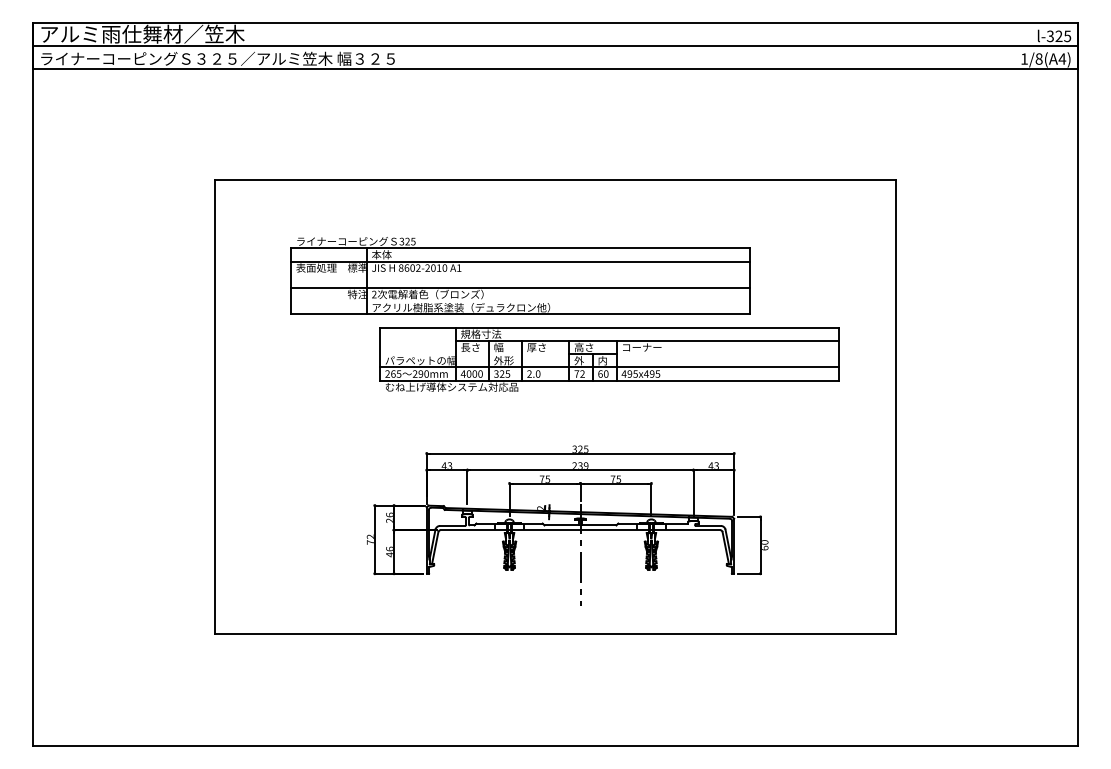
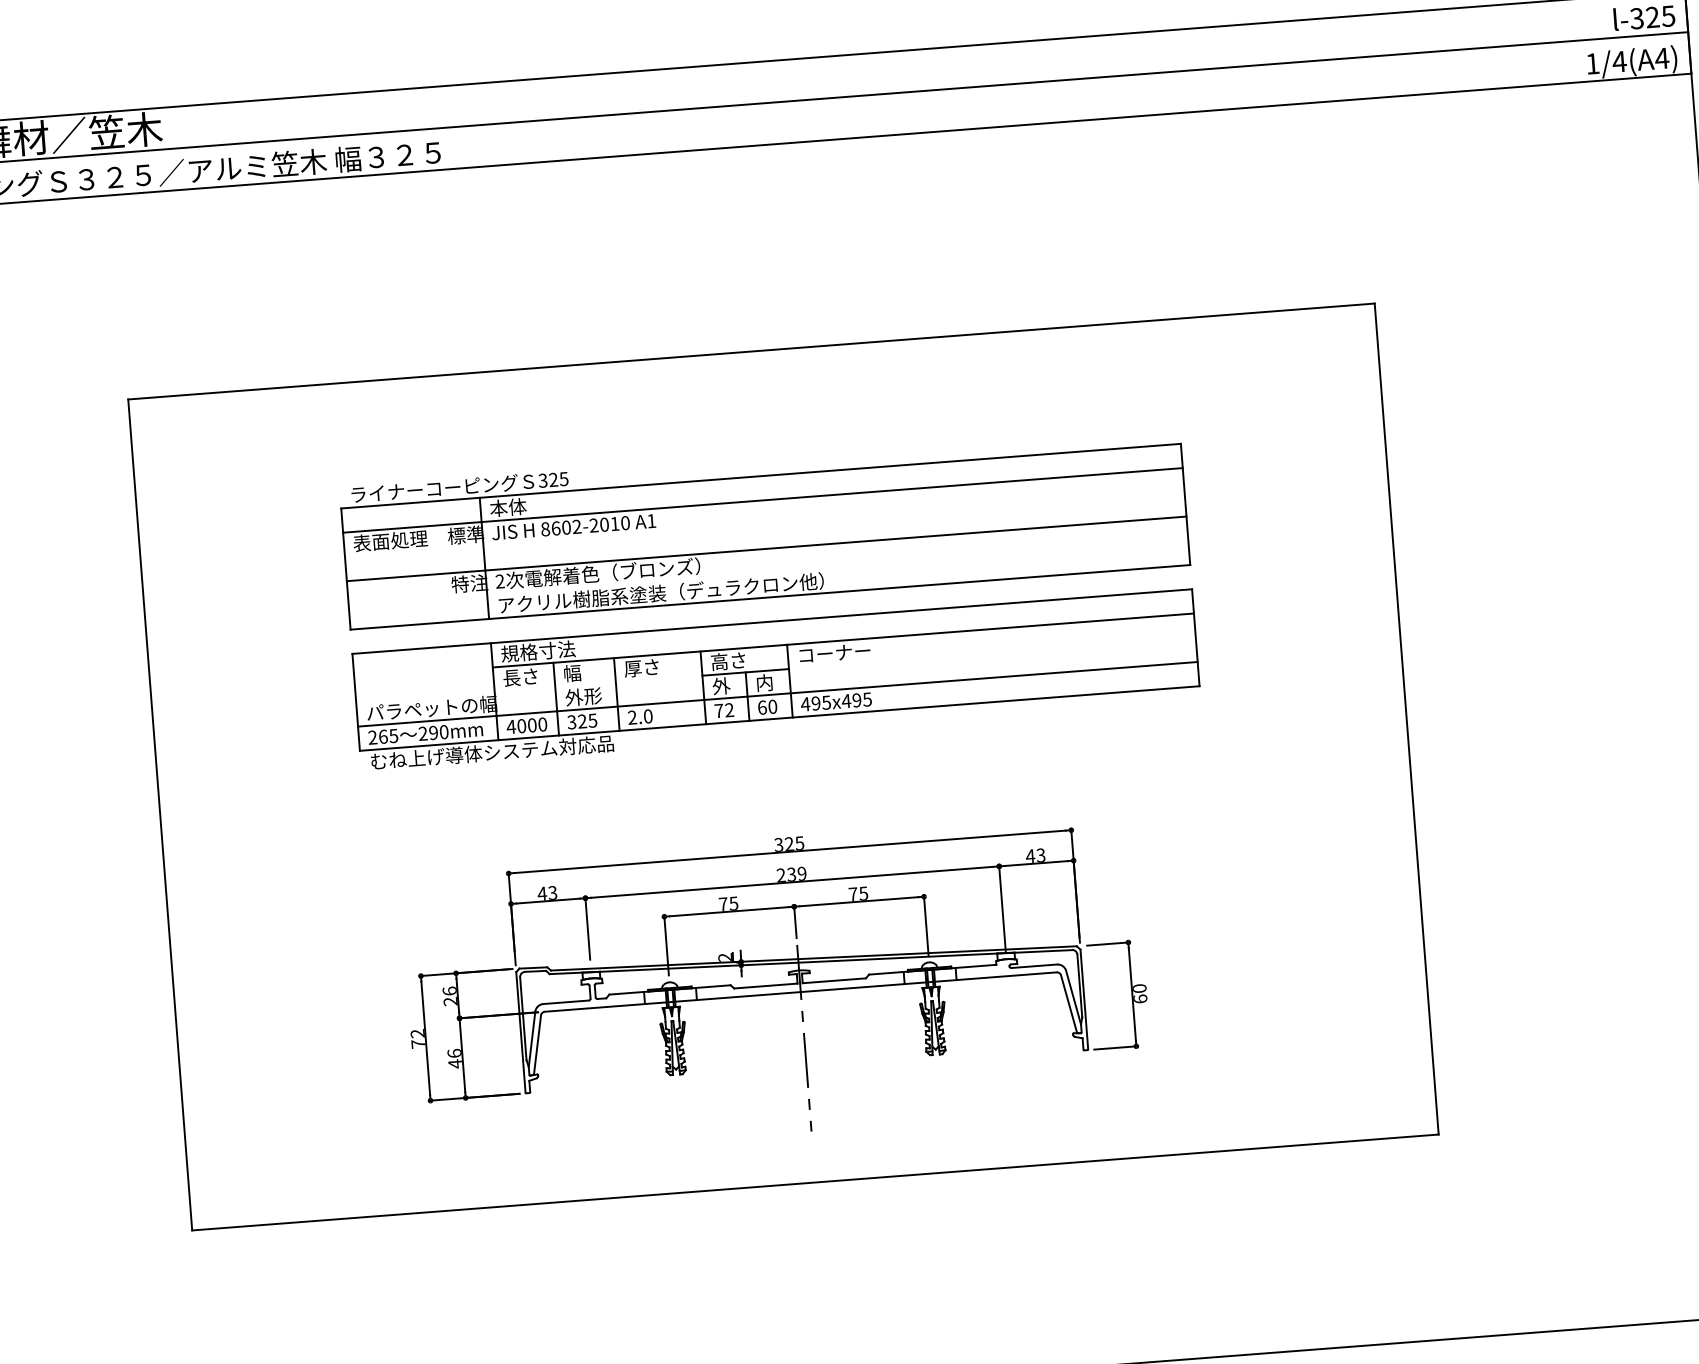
text: (1038, 58) -> (1618, 60), 1/8(A4) -> 1/4(A4)
part: (520, 275) -> (764, 525), moved
part: (609, 359) -> (776, 679), moved
part: (567, 525) -> (776, 985), moved

